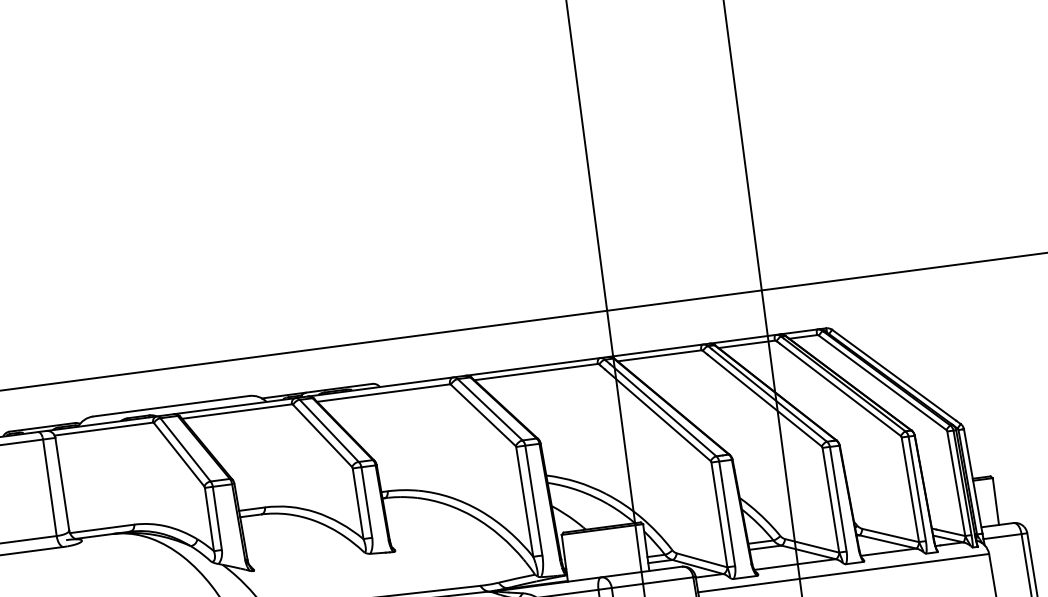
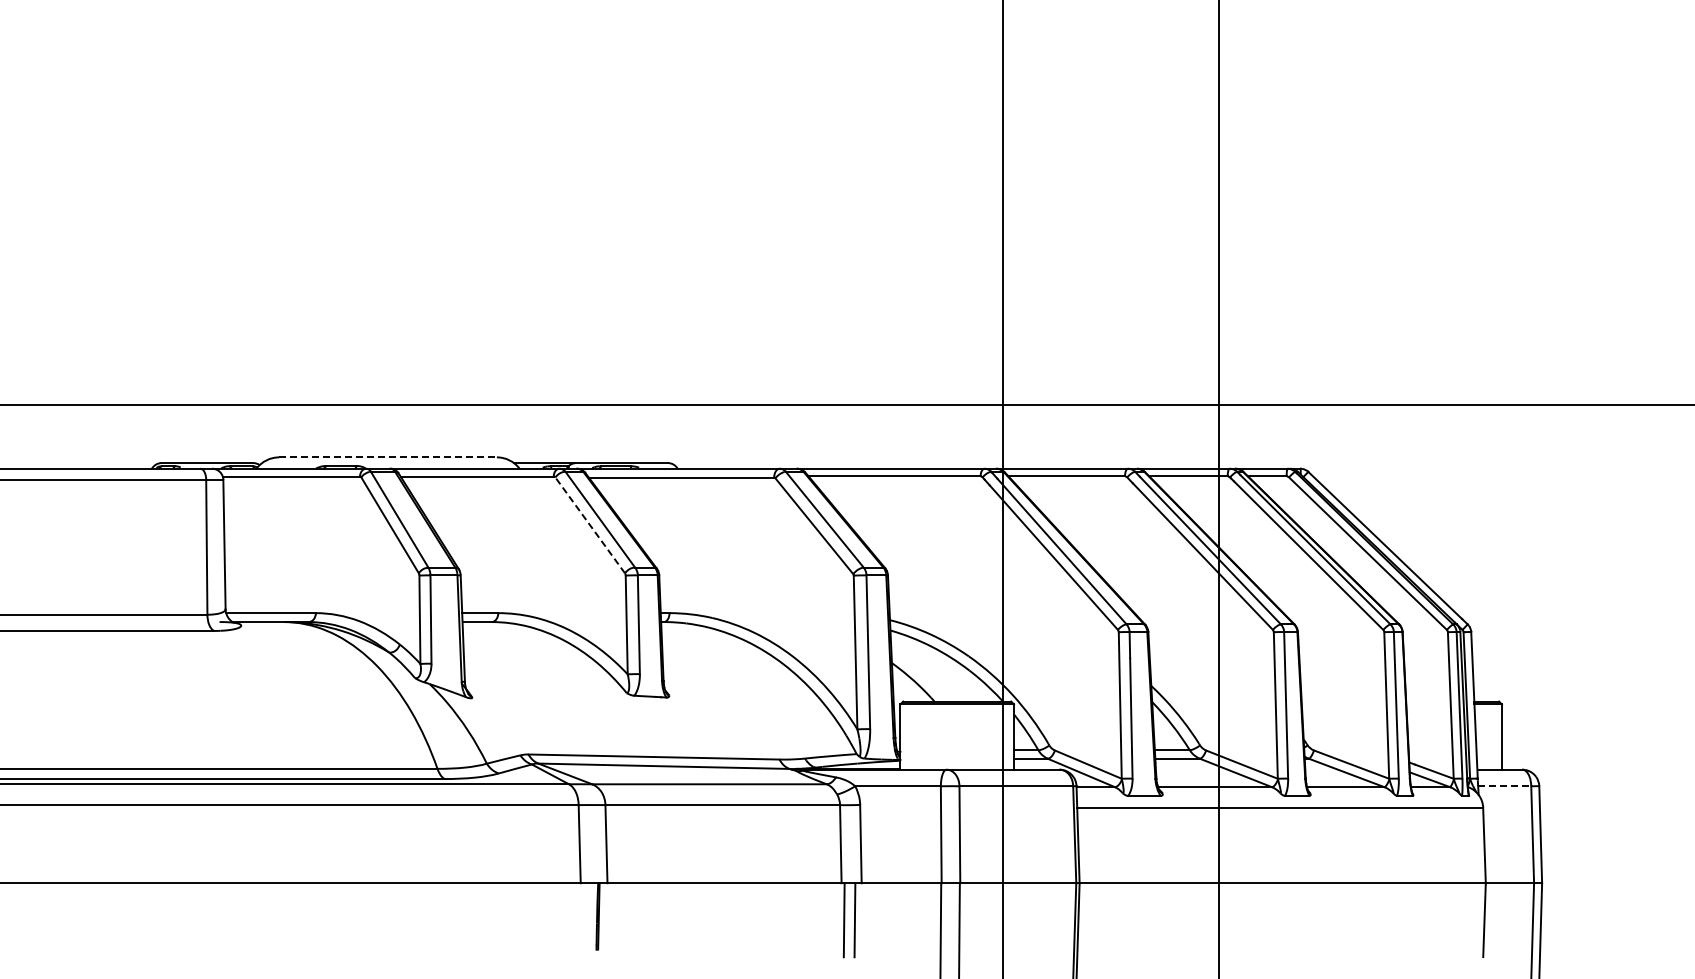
line: (171, 406) -> (388, 457), solid -> dashed
line: (321, 435) -> (589, 524), solid -> dashed
line: (1002, 536) -> (1504, 786), solid -> dashed

